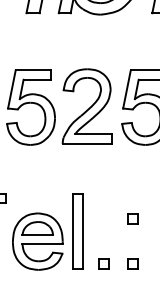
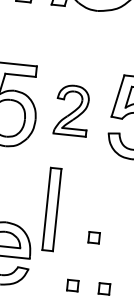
part: (86, 106) -> (71, 110), size x0.6
part: (132, 218) -> (93, 237), moved
part: (77, 231) -> (51, 209), moved

